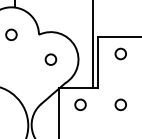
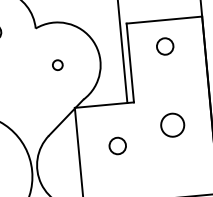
circle: (50, 59) -> (57, 65), size x0.6
circle: (80, 104) -> (117, 145), moved
circle: (120, 104) -> (171, 124), size x1.4

